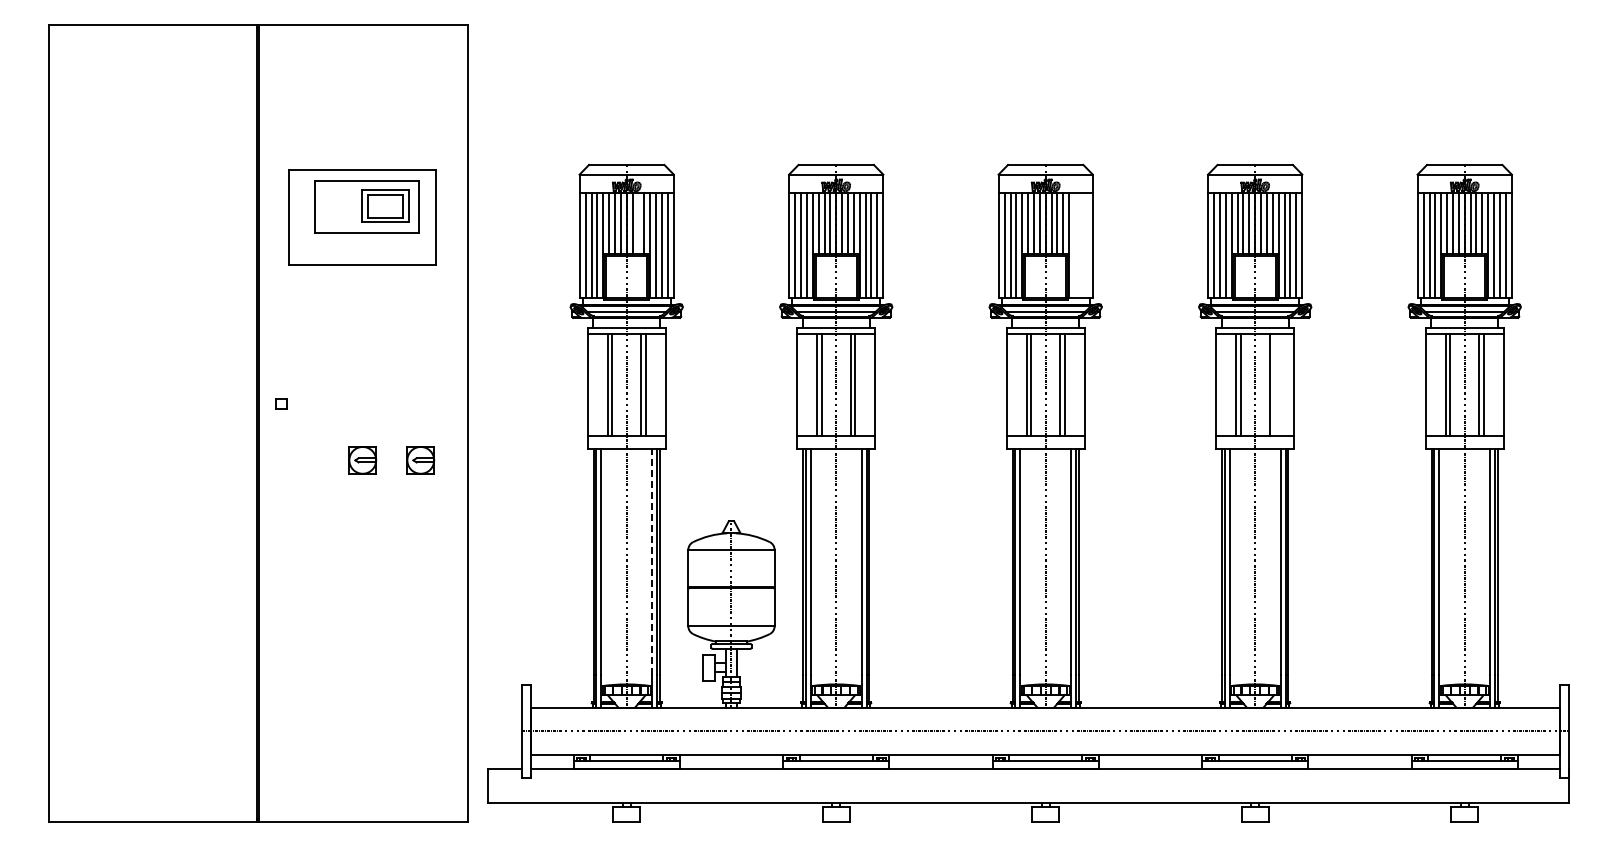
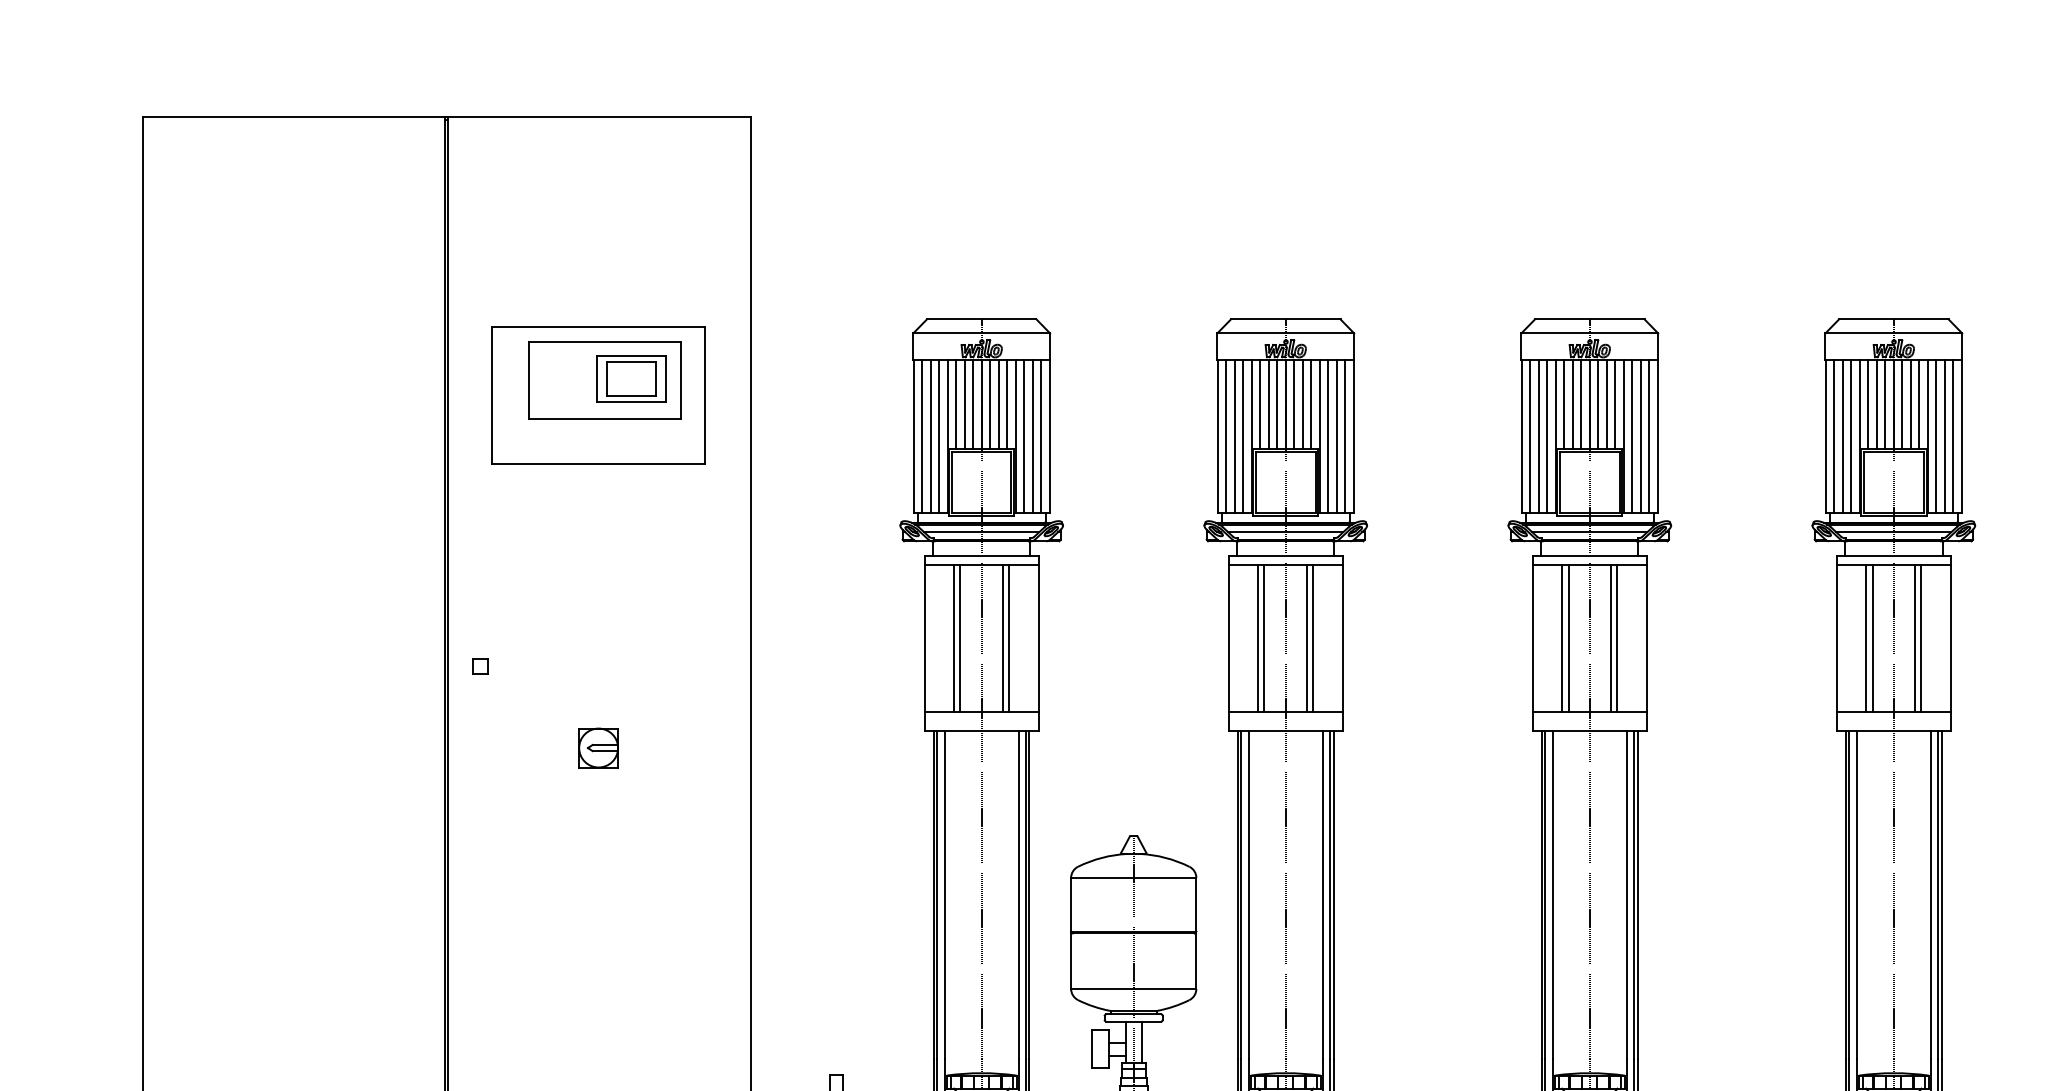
line: (638, 223) -> (998, 404), added
line: (1075, 245) -> (1633, 436), added
line: (1080, 245) -> (1640, 436), added
line: (1086, 245) -> (1648, 436), added
line: (1274, 384) -> (1921, 637), added
part: (420, 460) -> (682, 748), removed
line: (652, 561) -> (1019, 894), dashed -> solid

